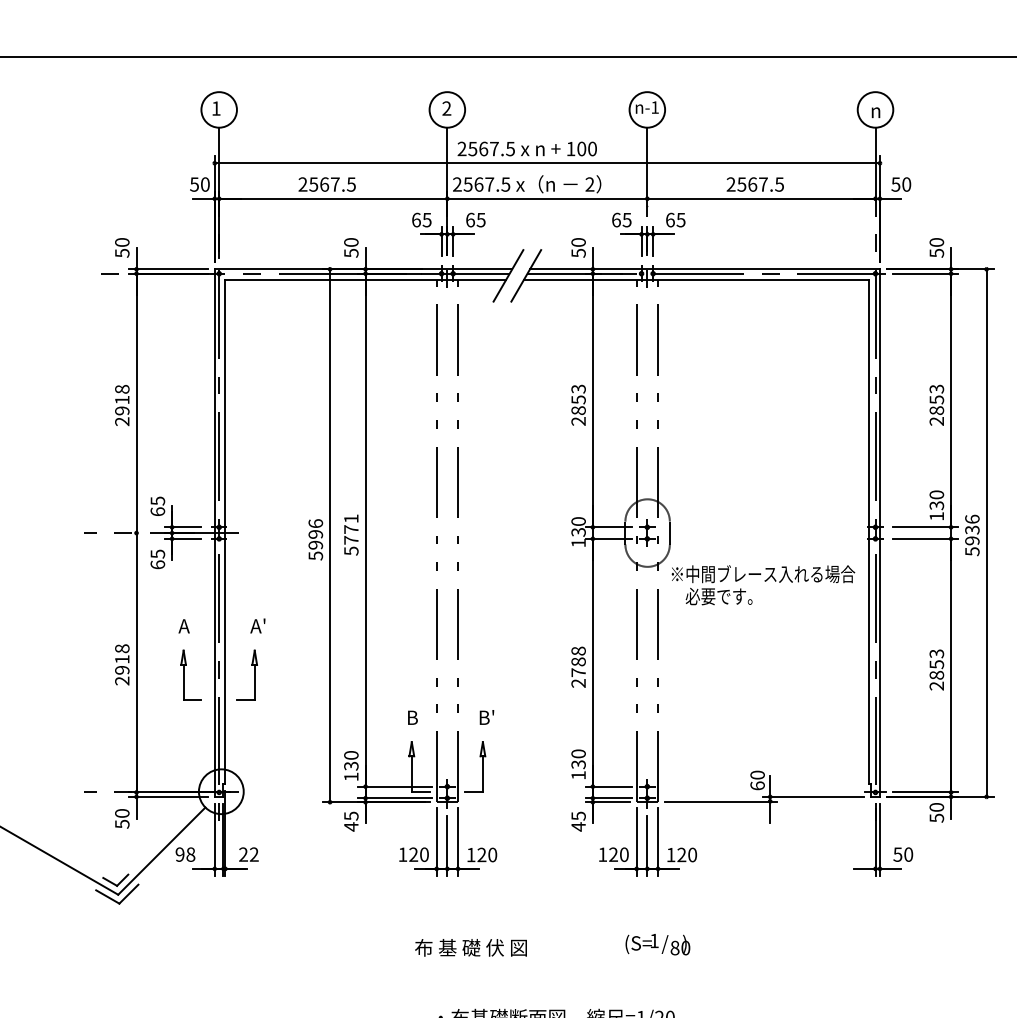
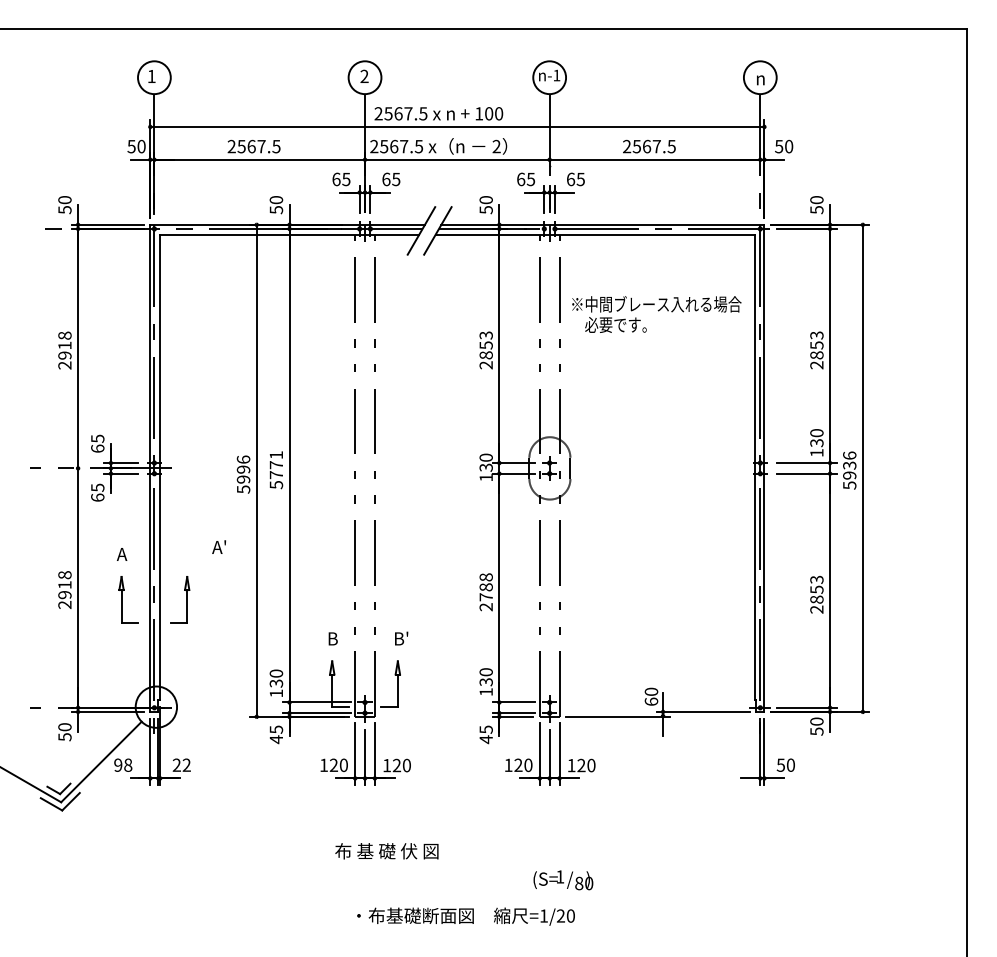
text: (763, 585) -> (656, 314), moved
text: (257, 625) -> (218, 546), moved
text: (658, 944) -> (563, 880), moved

